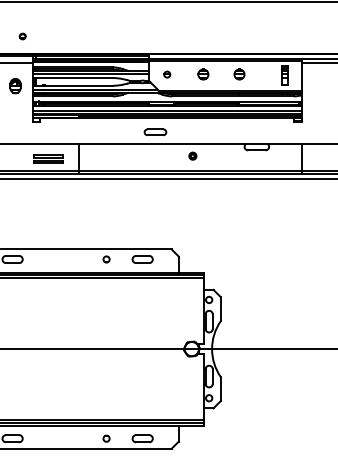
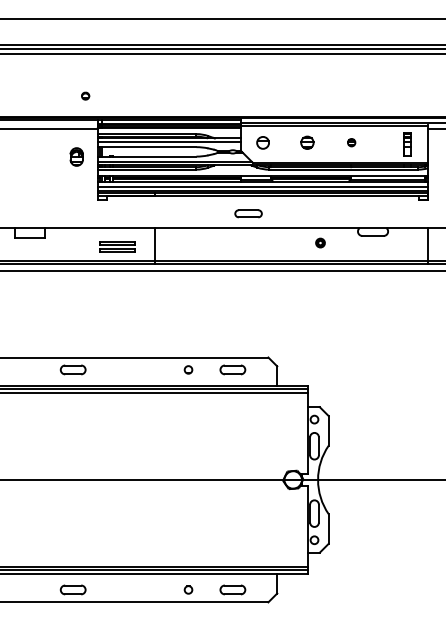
part: (166, 74) -> (262, 142), size x1.6
part: (239, 74) -> (351, 142), size x0.6
part: (192, 155) -> (320, 242), moved

